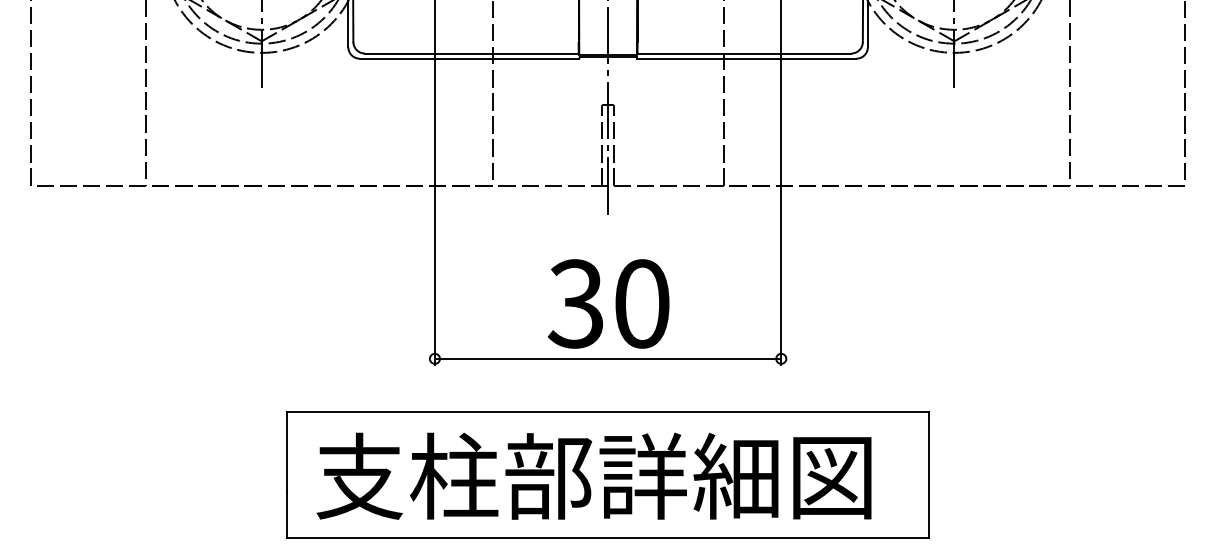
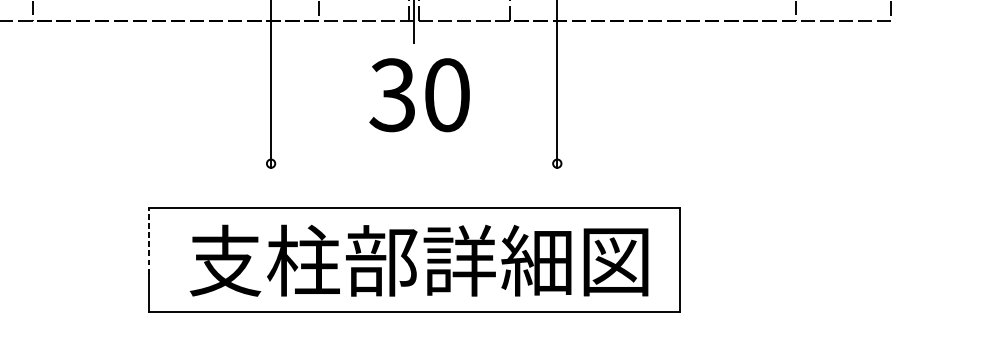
text: (608, 303) -> (419, 94), moved
line: (607, 358) -> (413, 163), removed
line: (286, 451) -> (148, 240), solid -> dashed
text: (593, 475) -> (418, 260), moved

